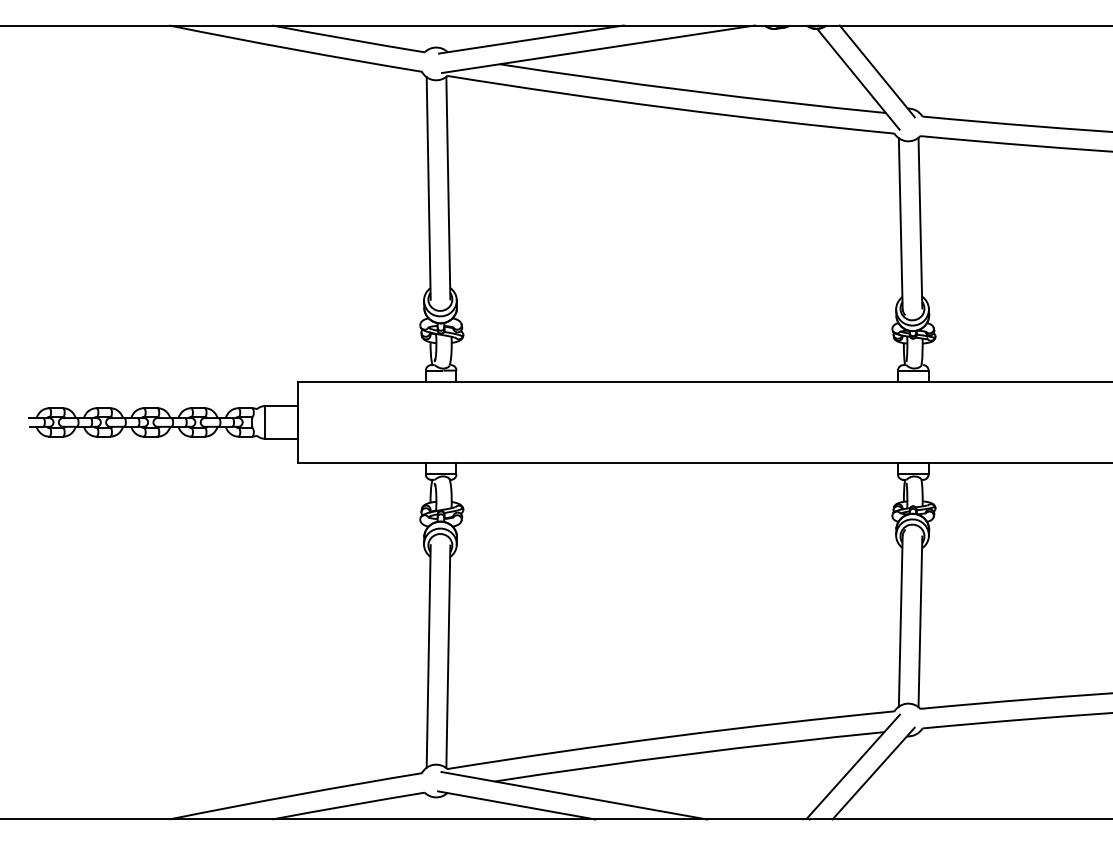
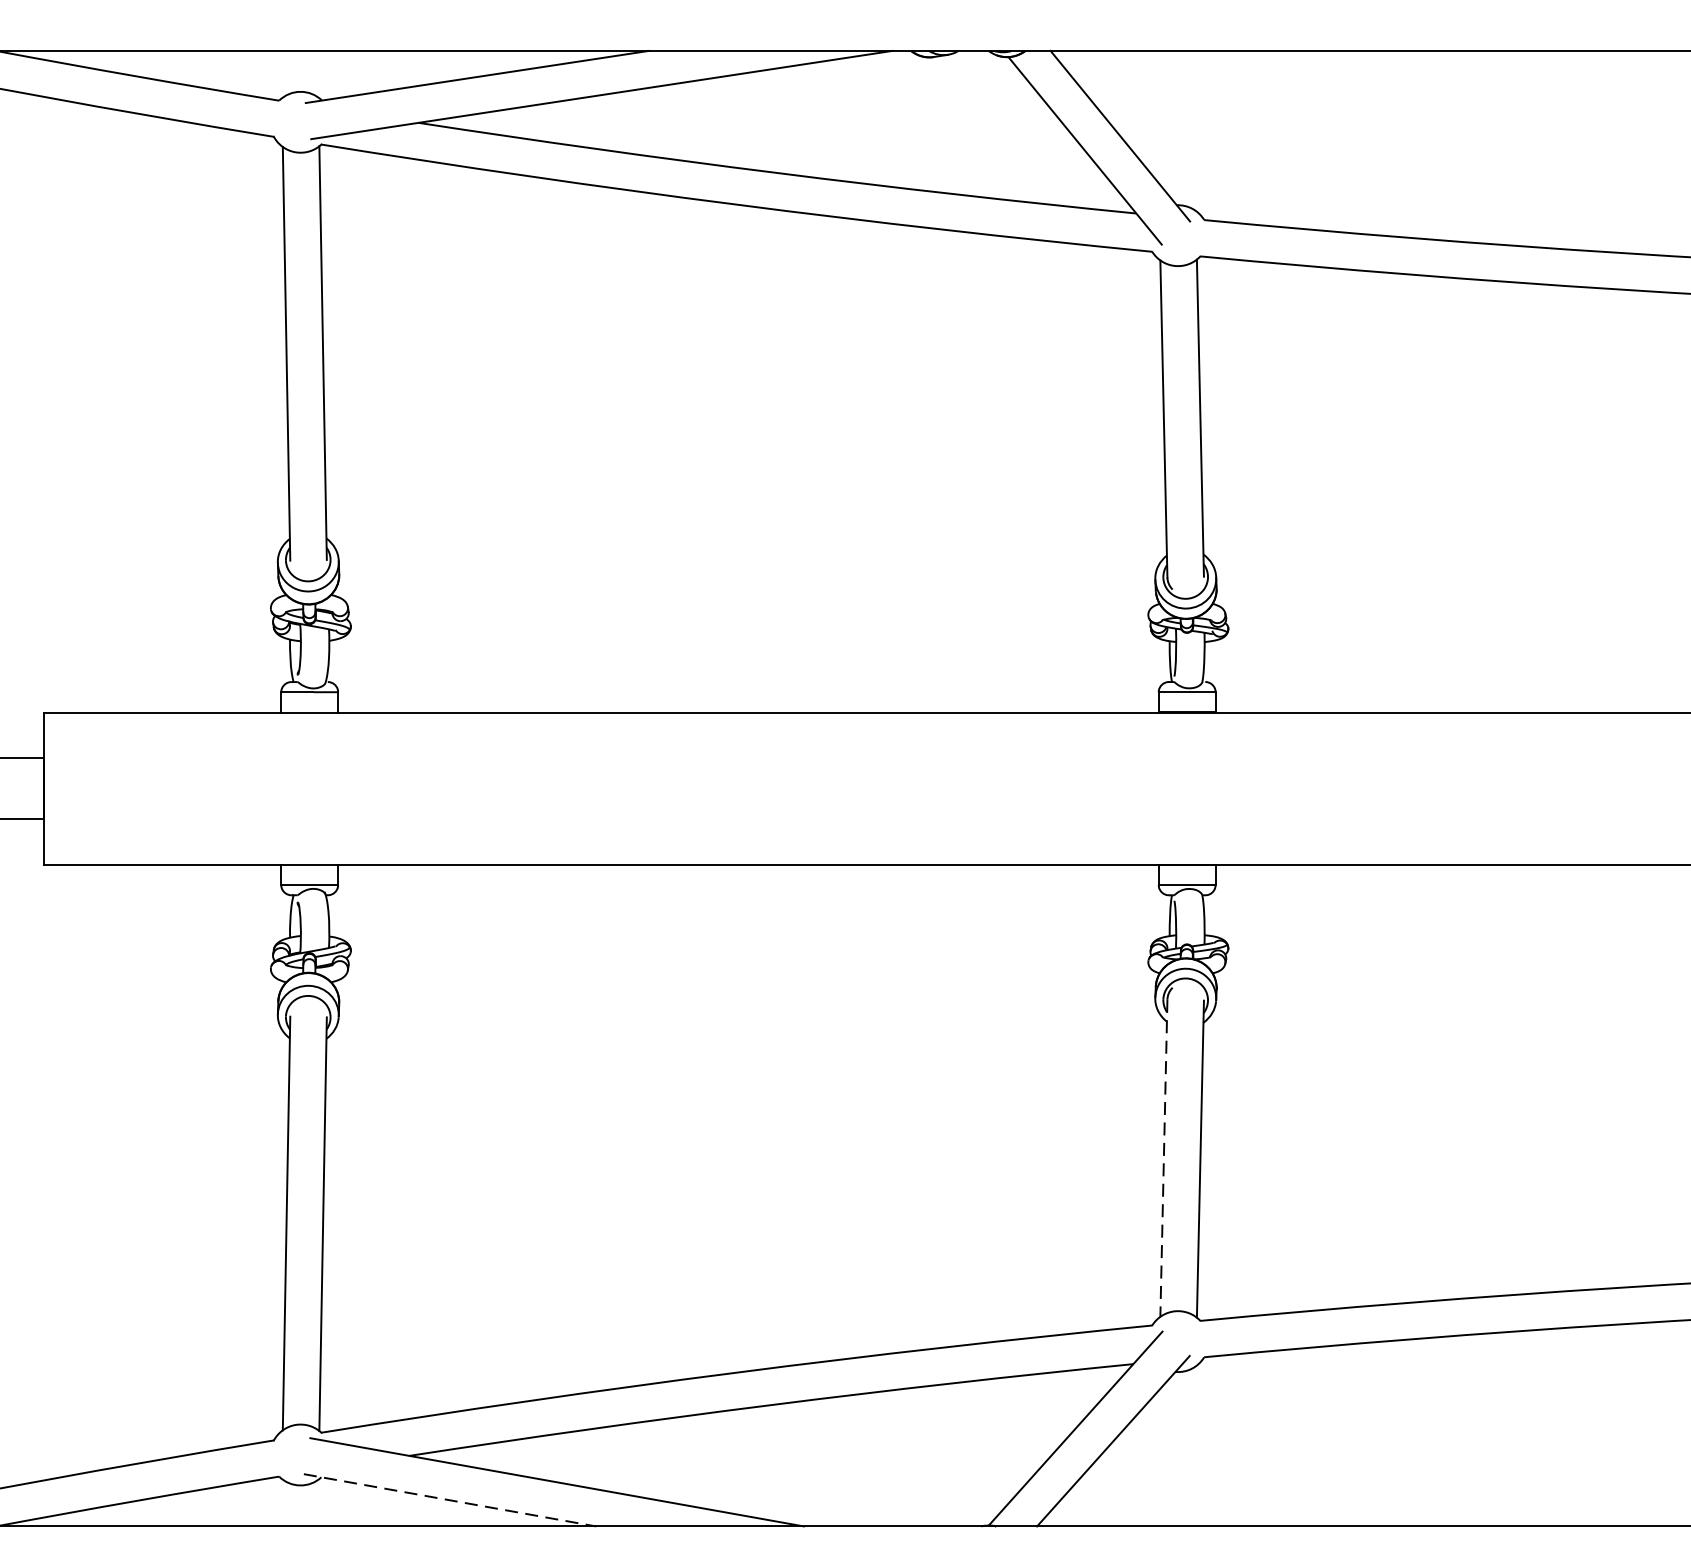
line: (900, 621) -> (1163, 1158), solid -> dashed
line: (516, 805) -> (449, 1500), solid -> dashed

